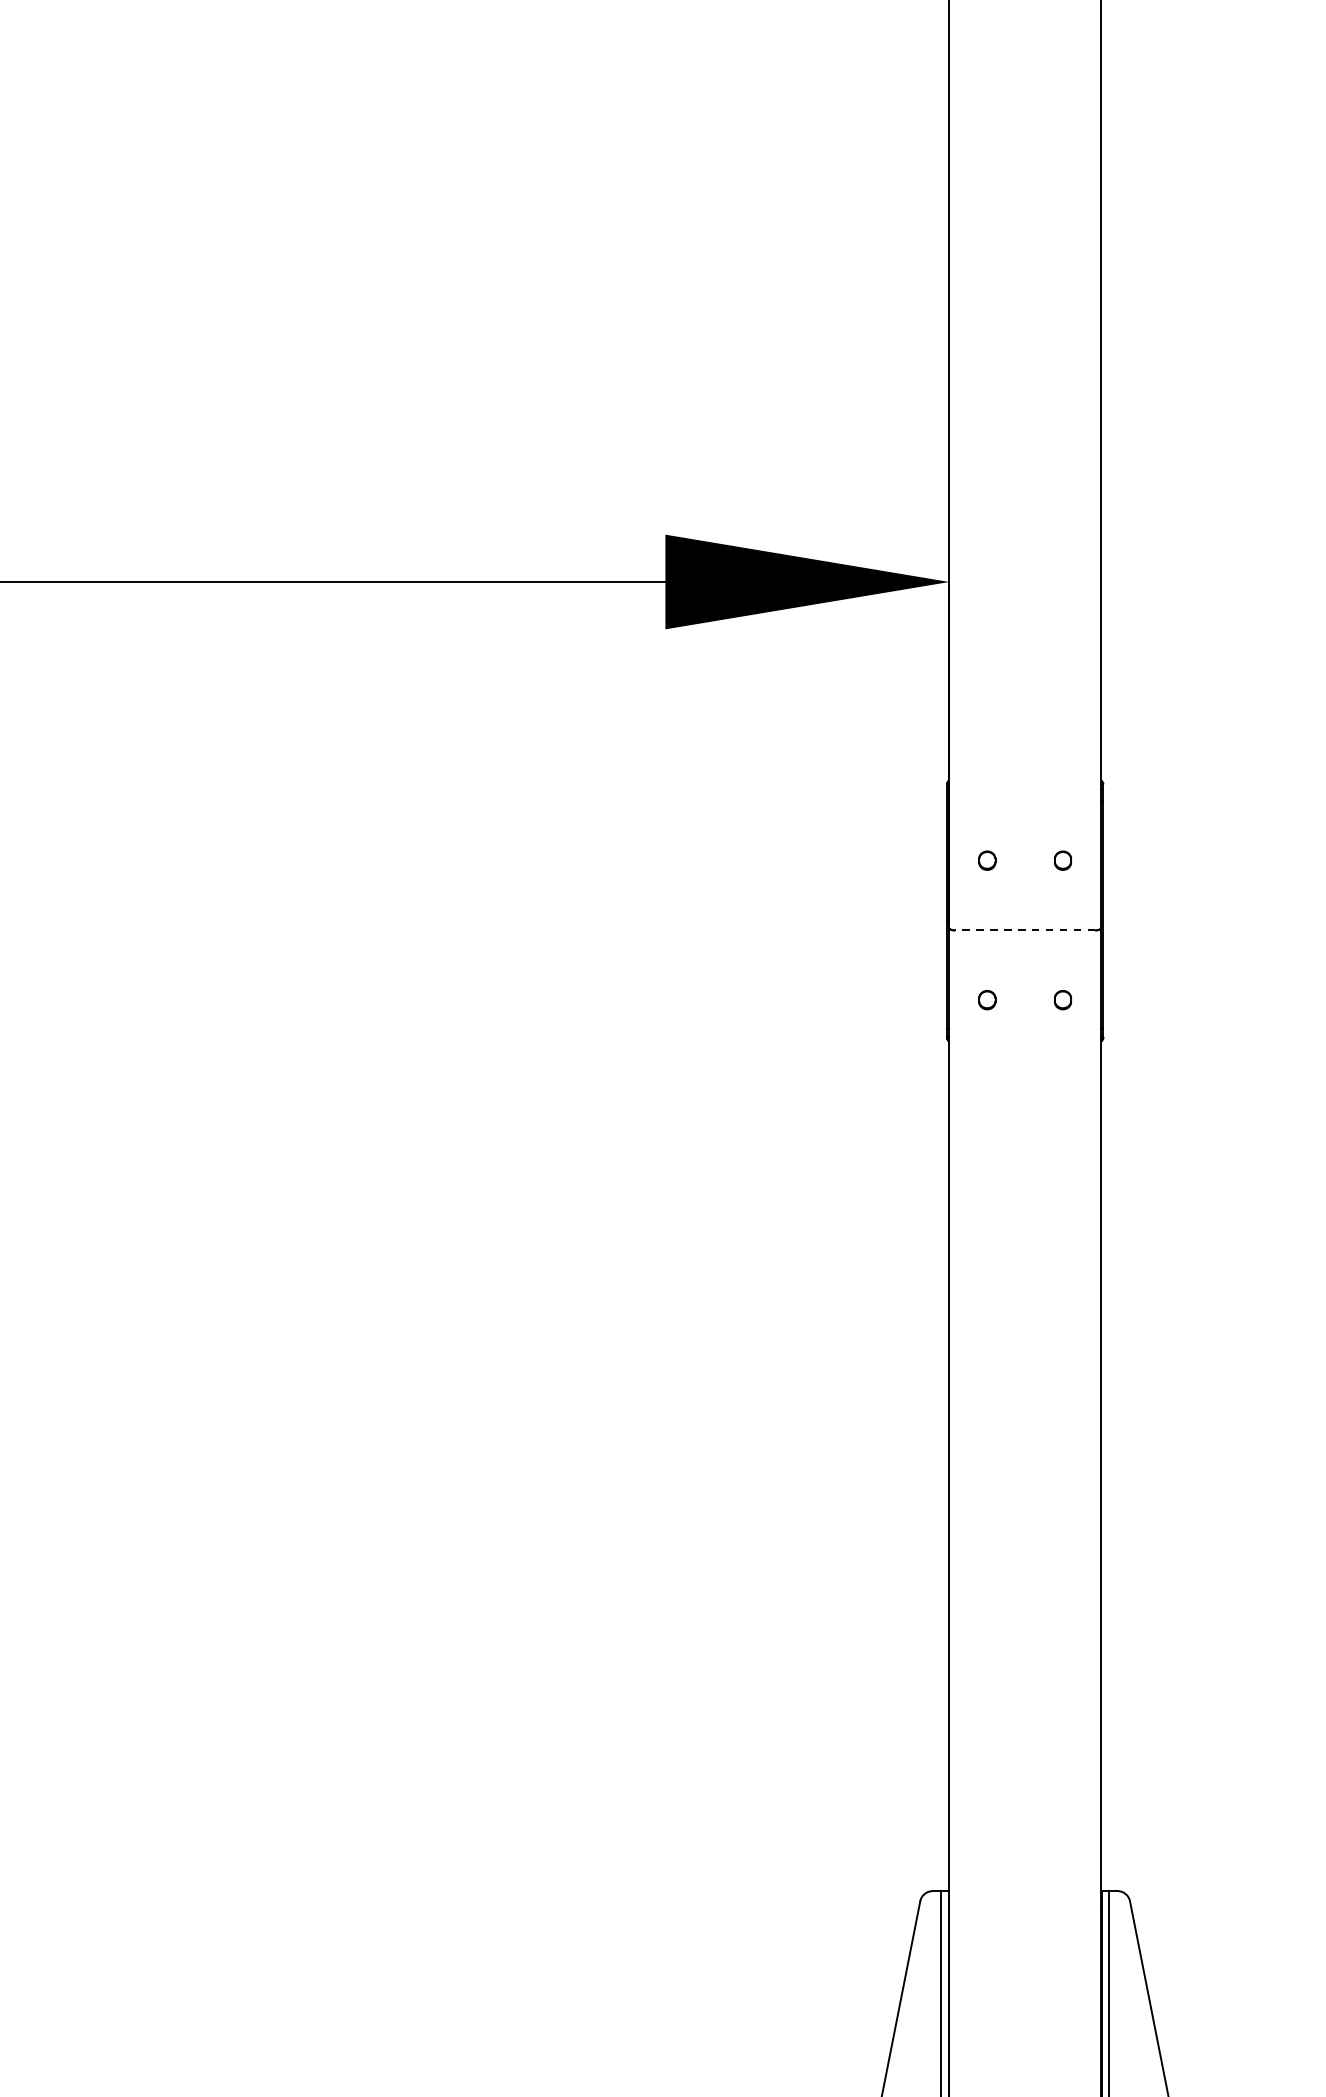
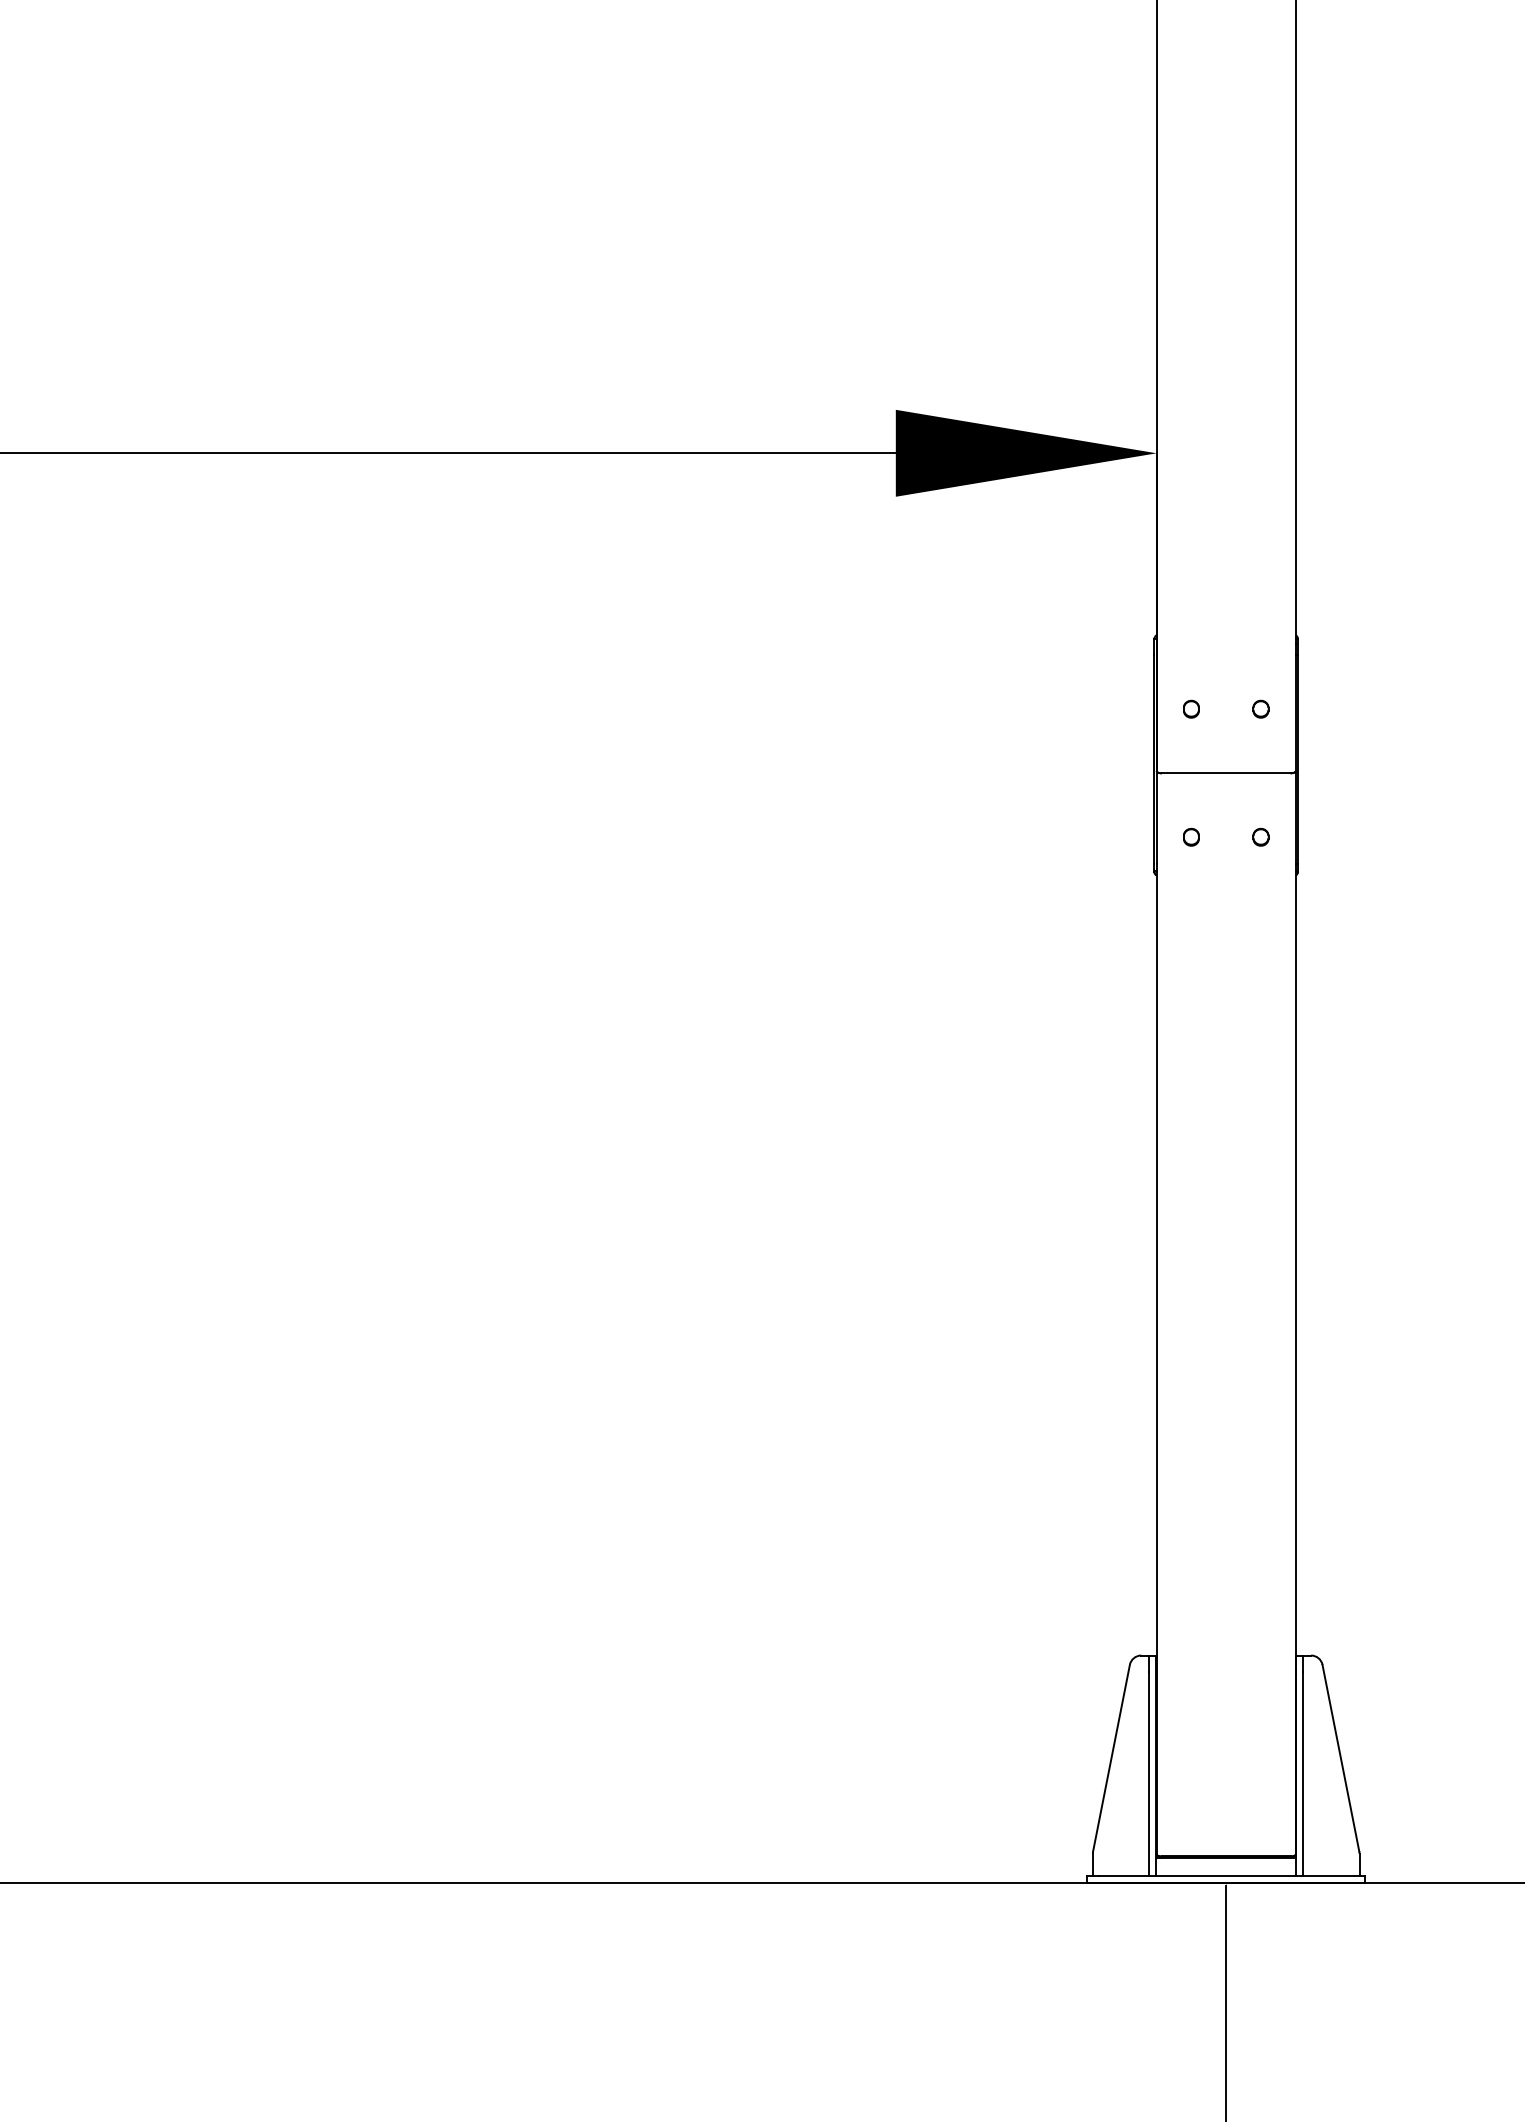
line: (1024, 930) -> (1225, 773), dashed -> solid

